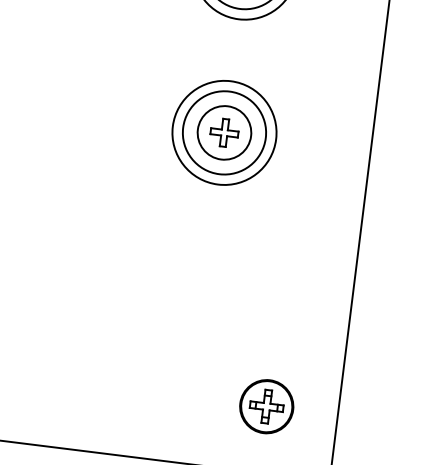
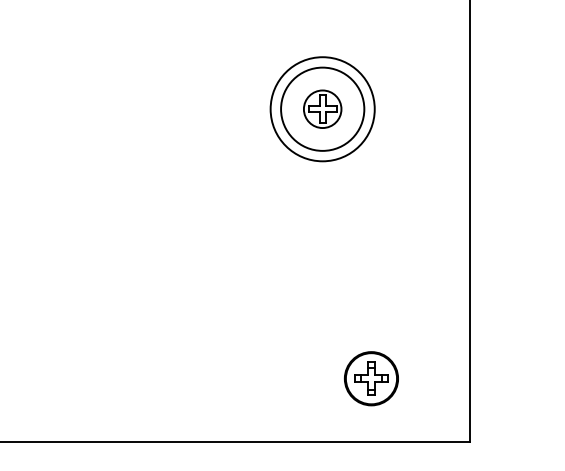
circle: (224, 133) -> (322, 109), size x0.7
part: (266, 406) -> (371, 378), moved

